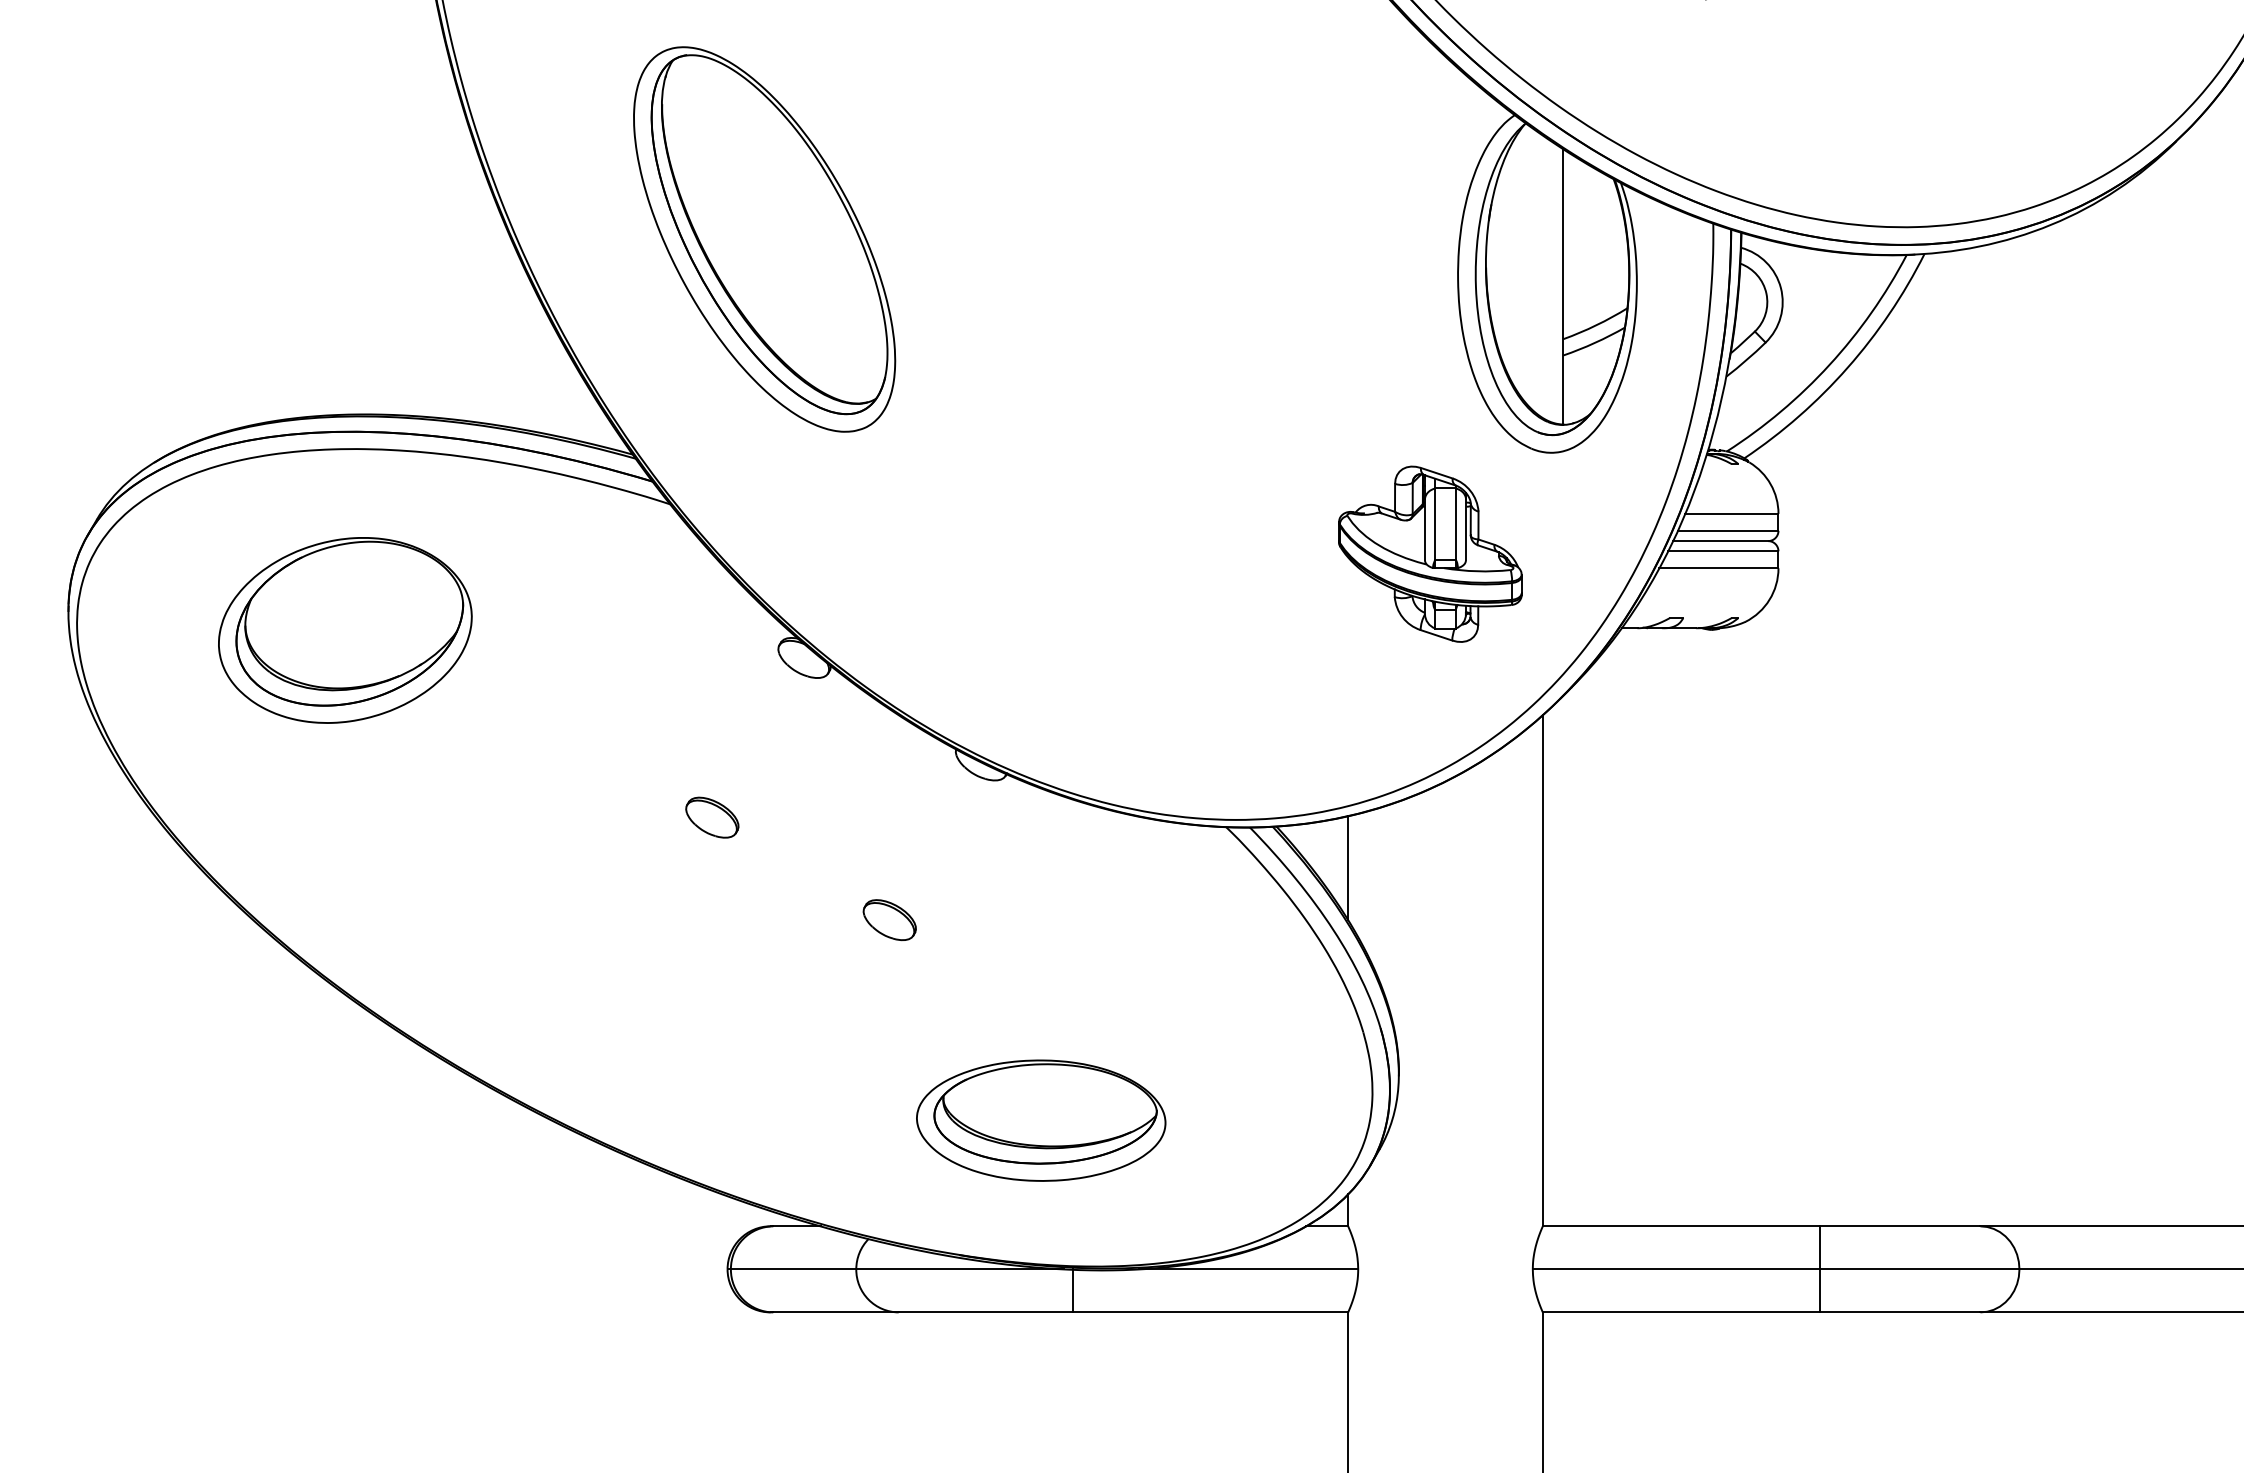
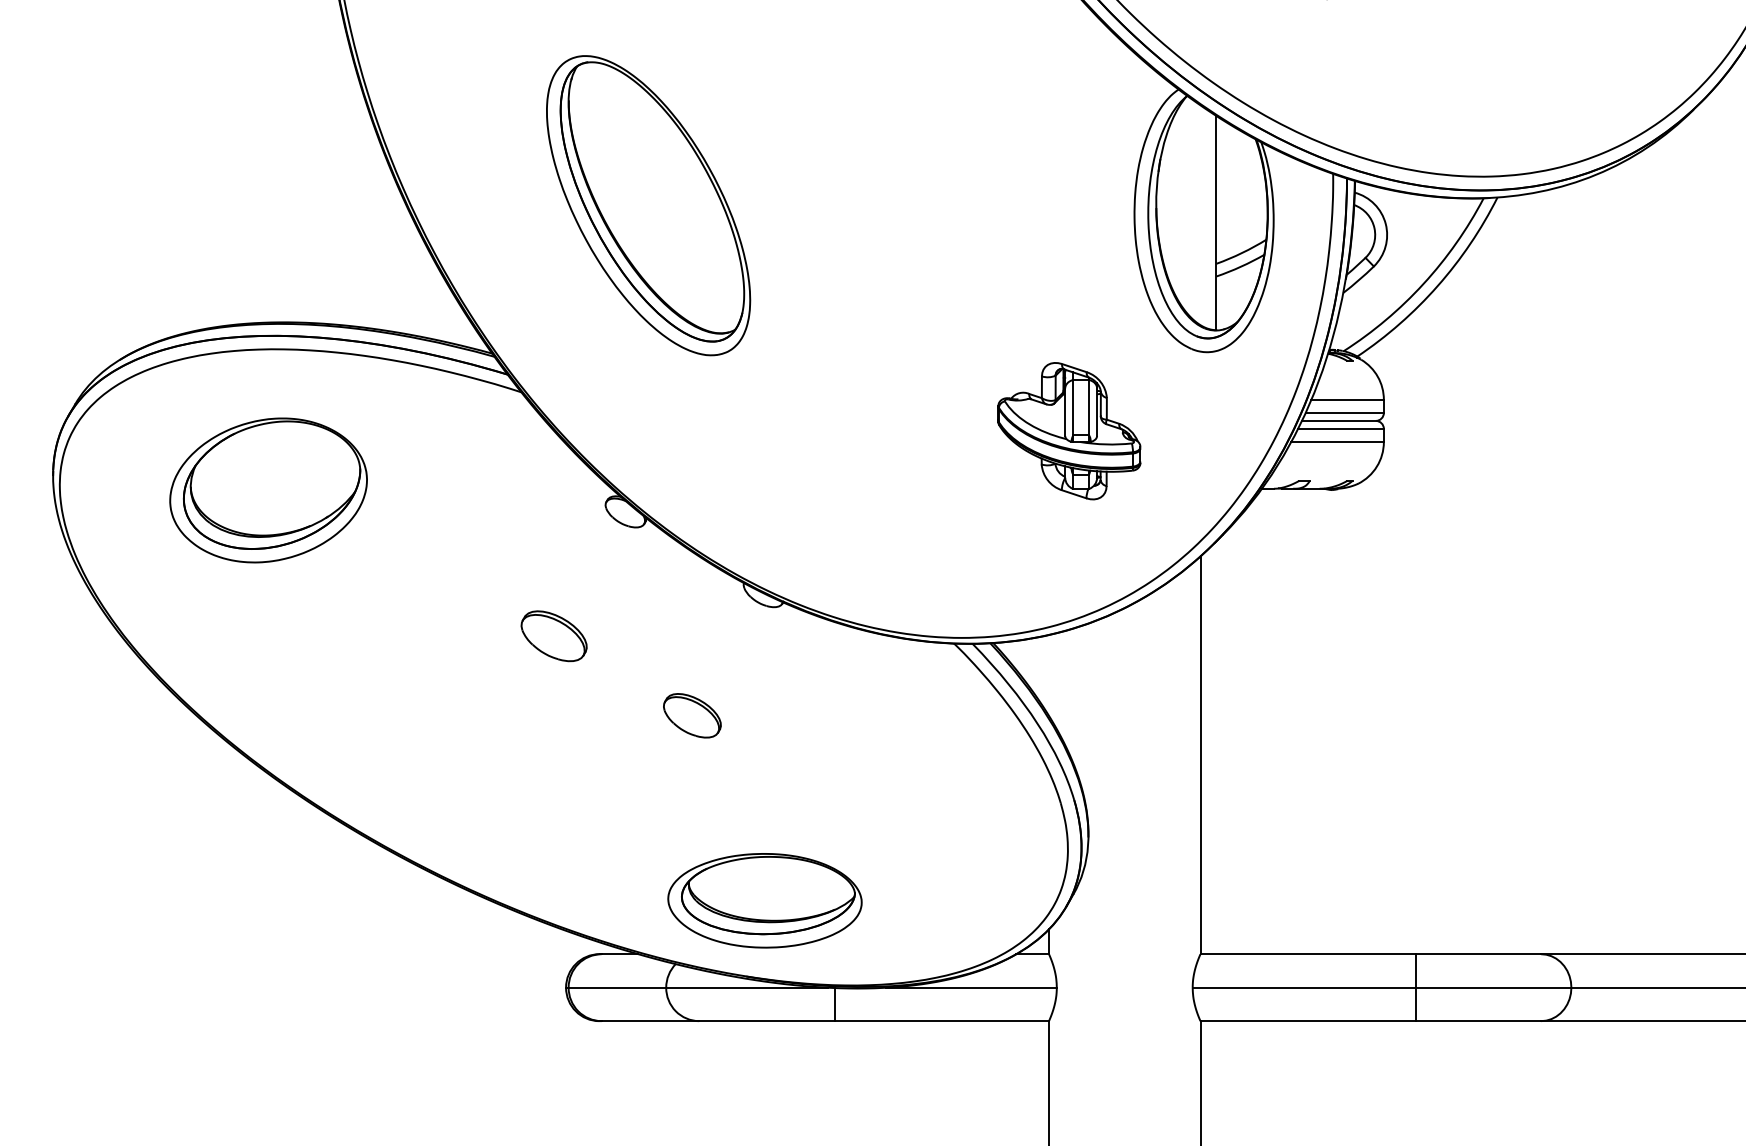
part: (764, 239) -> (648, 205), moved
part: (1430, 553) -> (1069, 430), moved
part: (712, 817) -> (554, 636), size x1.6
line: (1348, 868) -> (1049, 675), removed
part: (889, 920) -> (692, 716), size x1.4
part: (1041, 1120) -> (765, 900), moved

